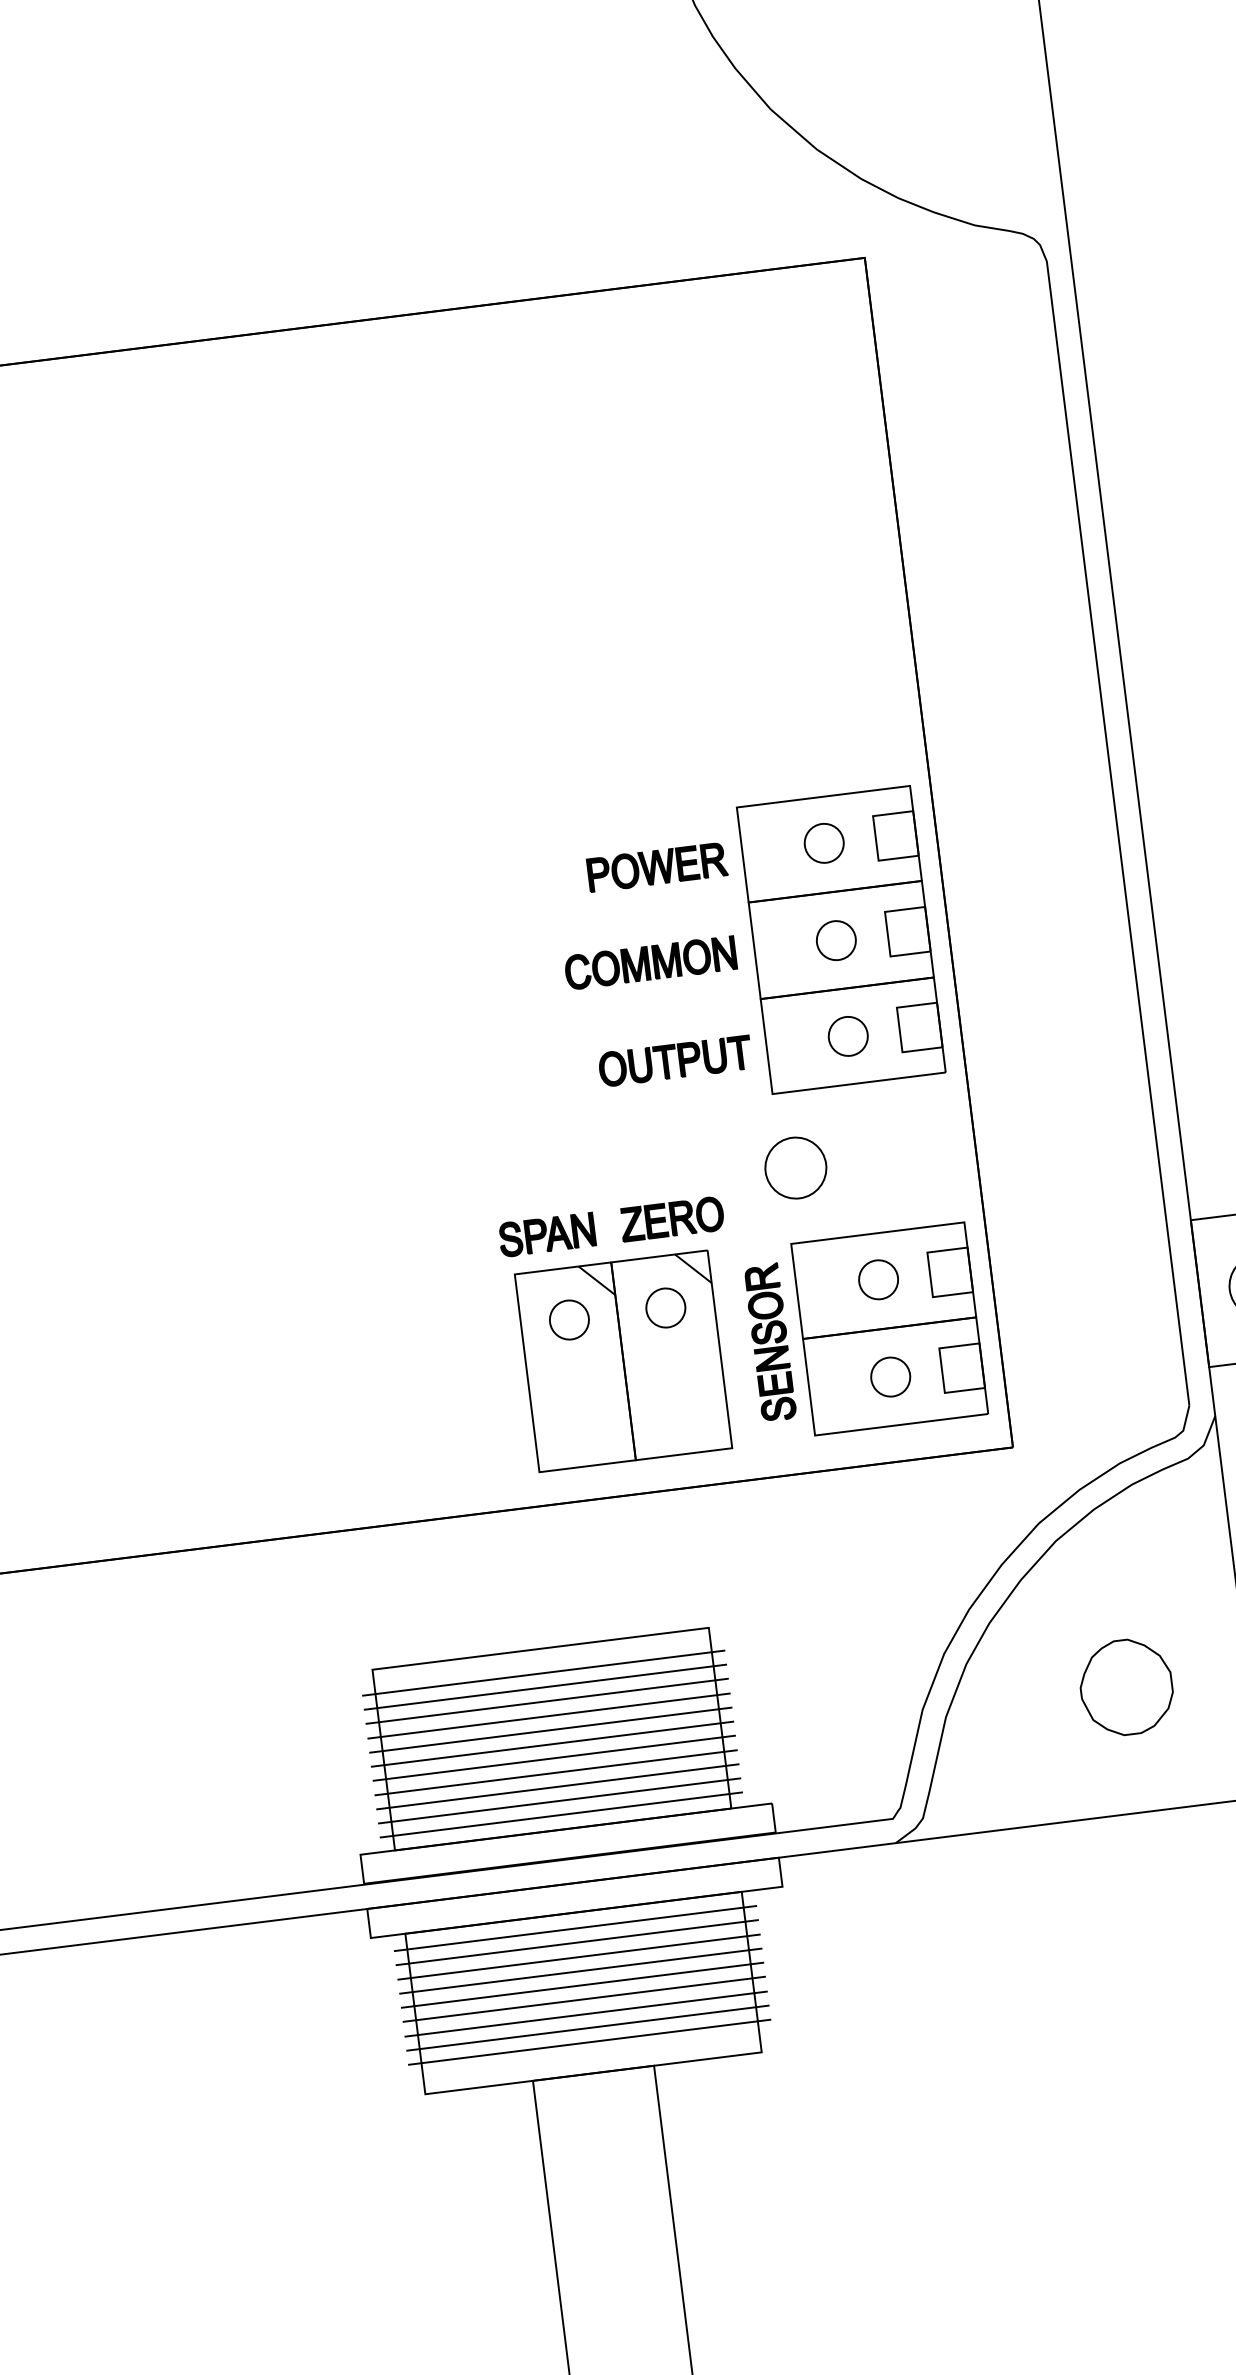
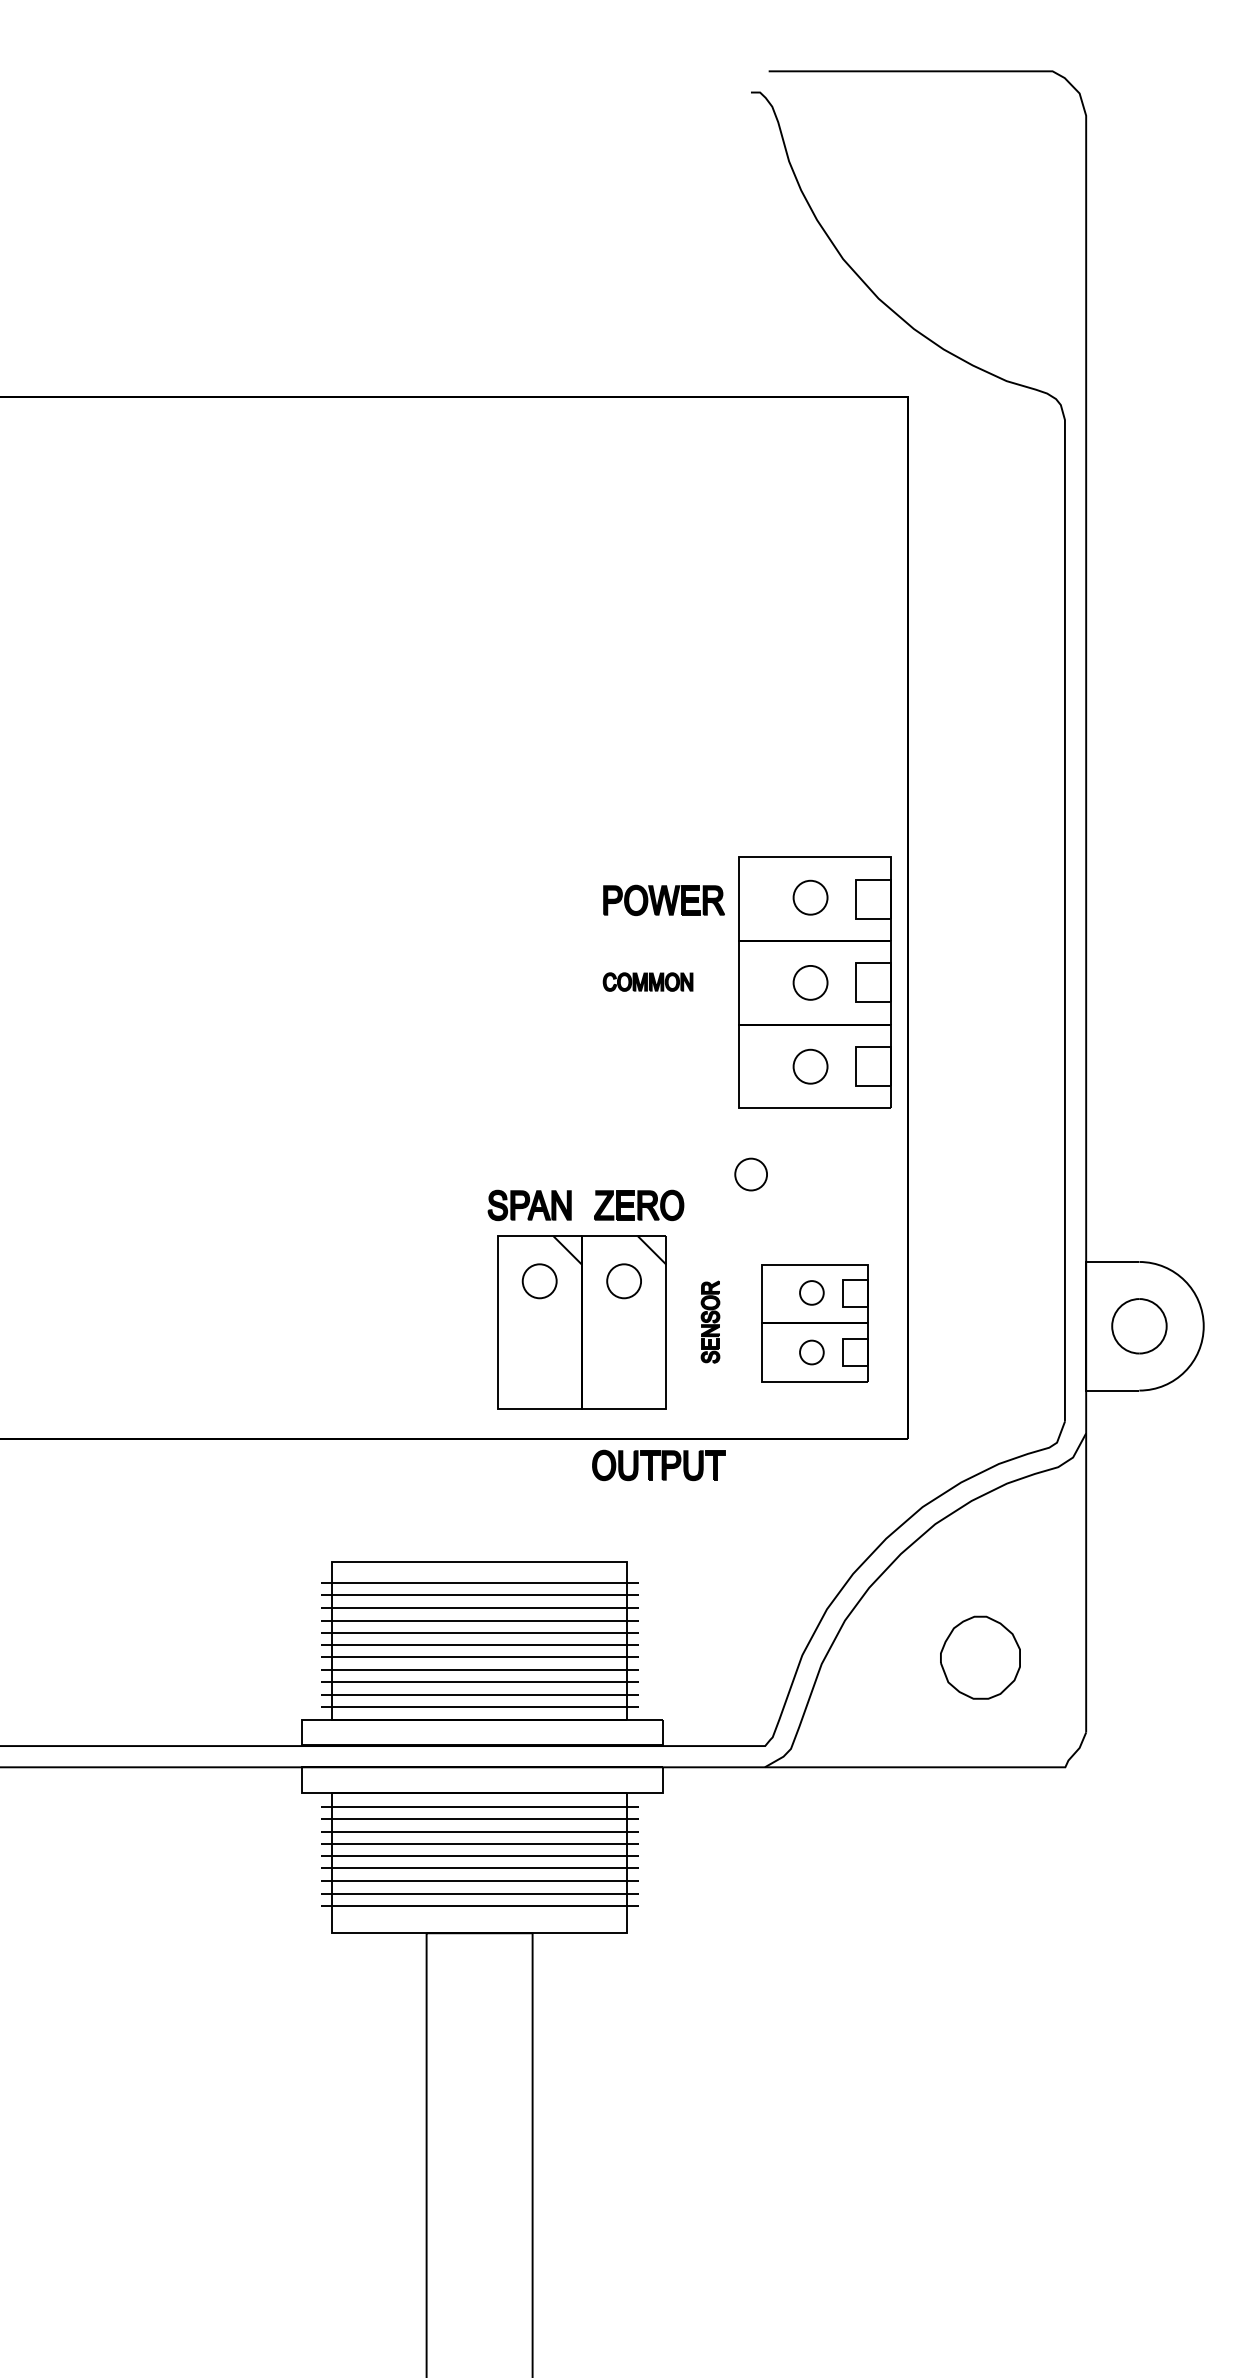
part: (649, 962) -> (647, 981), size x0.6
part: (674, 1061) -> (658, 1465), moved
part: (795, 1168) -> (750, 1174), size x0.6
part: (889, 1329) -> (814, 1323), size x0.7
part: (770, 1341) -> (710, 1321), size x0.6

